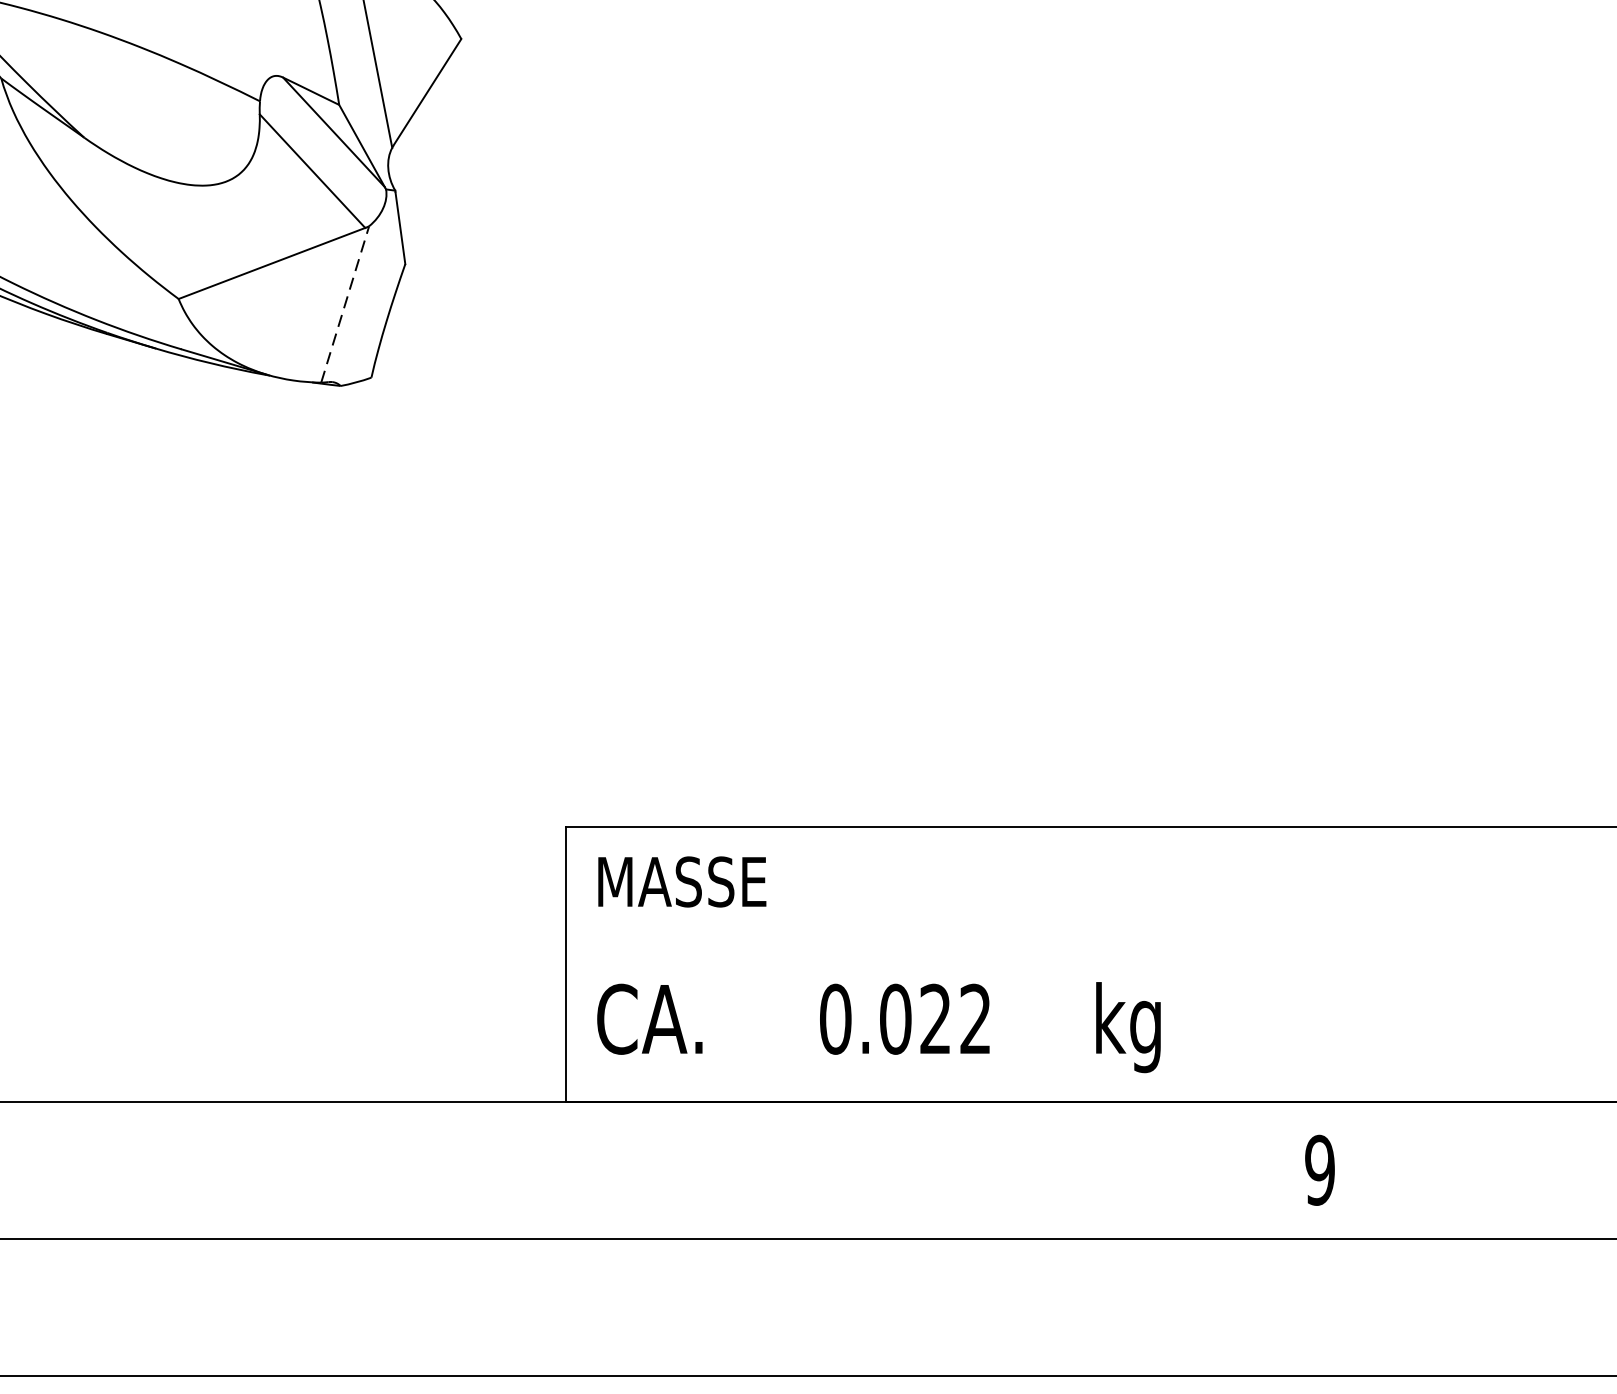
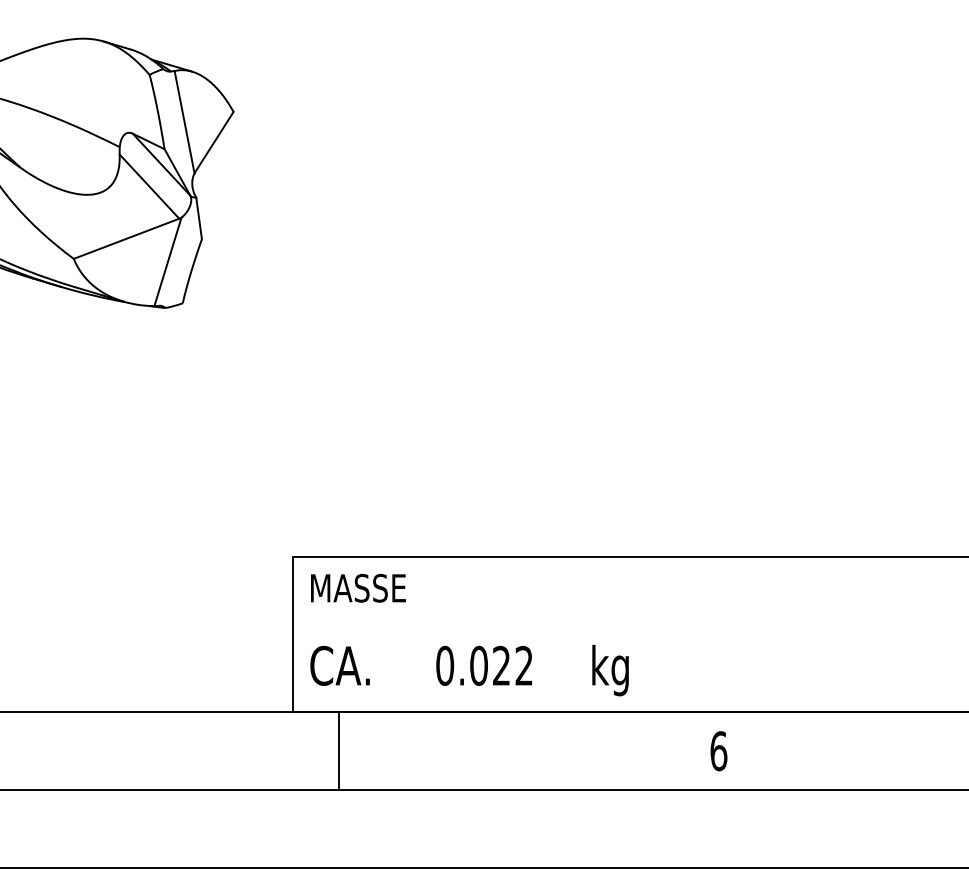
line: (346, 303) -> (168, 261), dashed -> solid
line: (648, 1170) -> (339, 751), added
text: (1319, 1170) -> (718, 751), 9 -> 6

